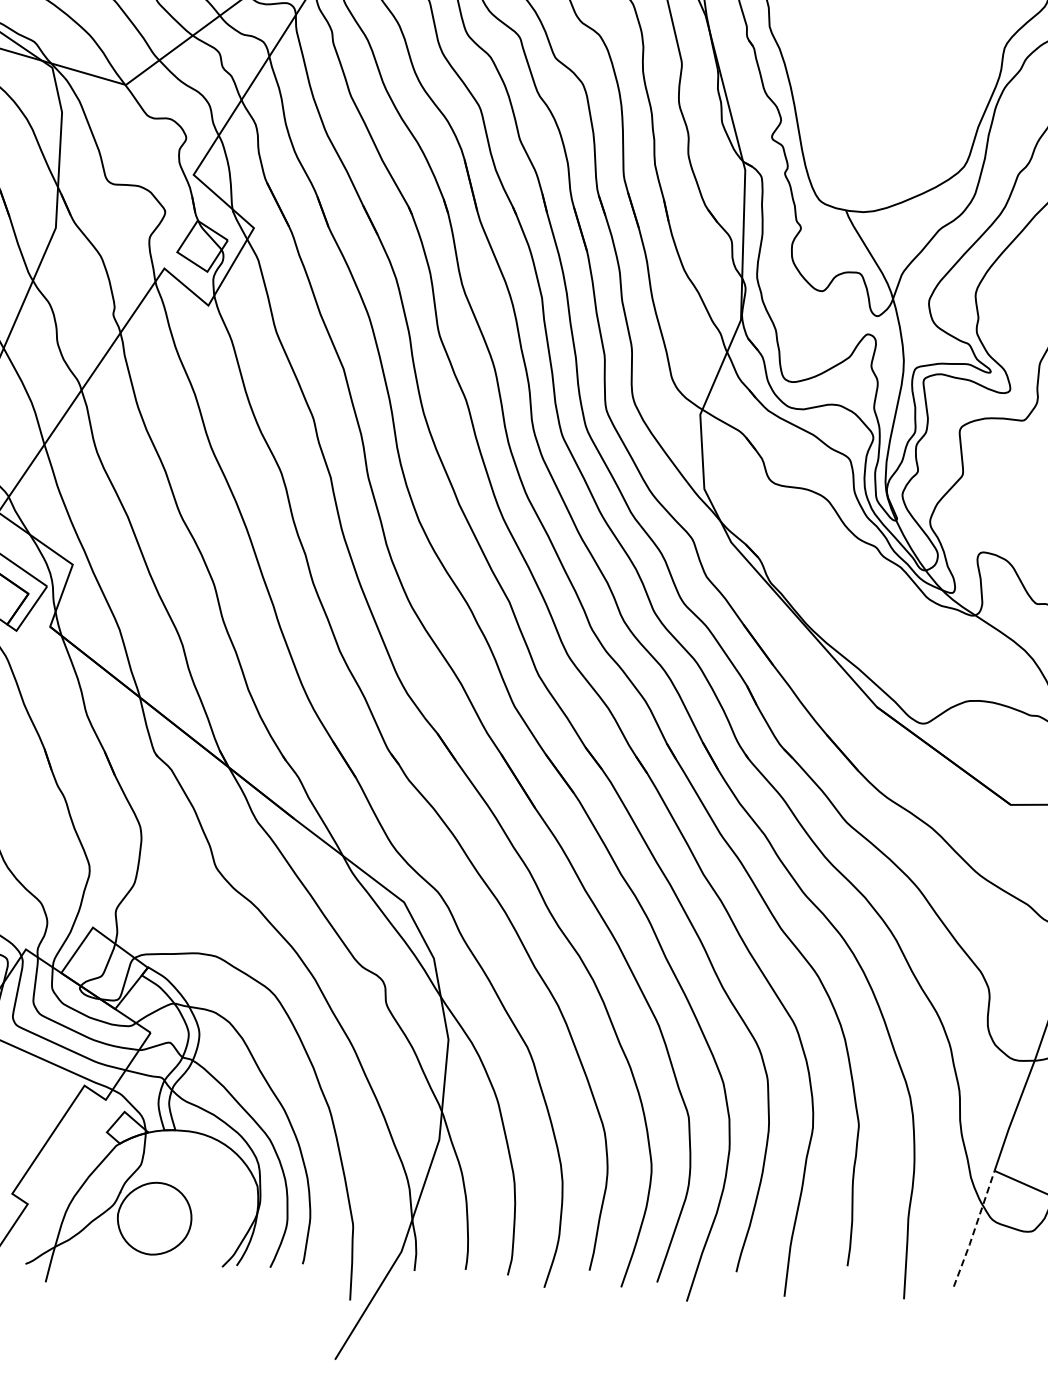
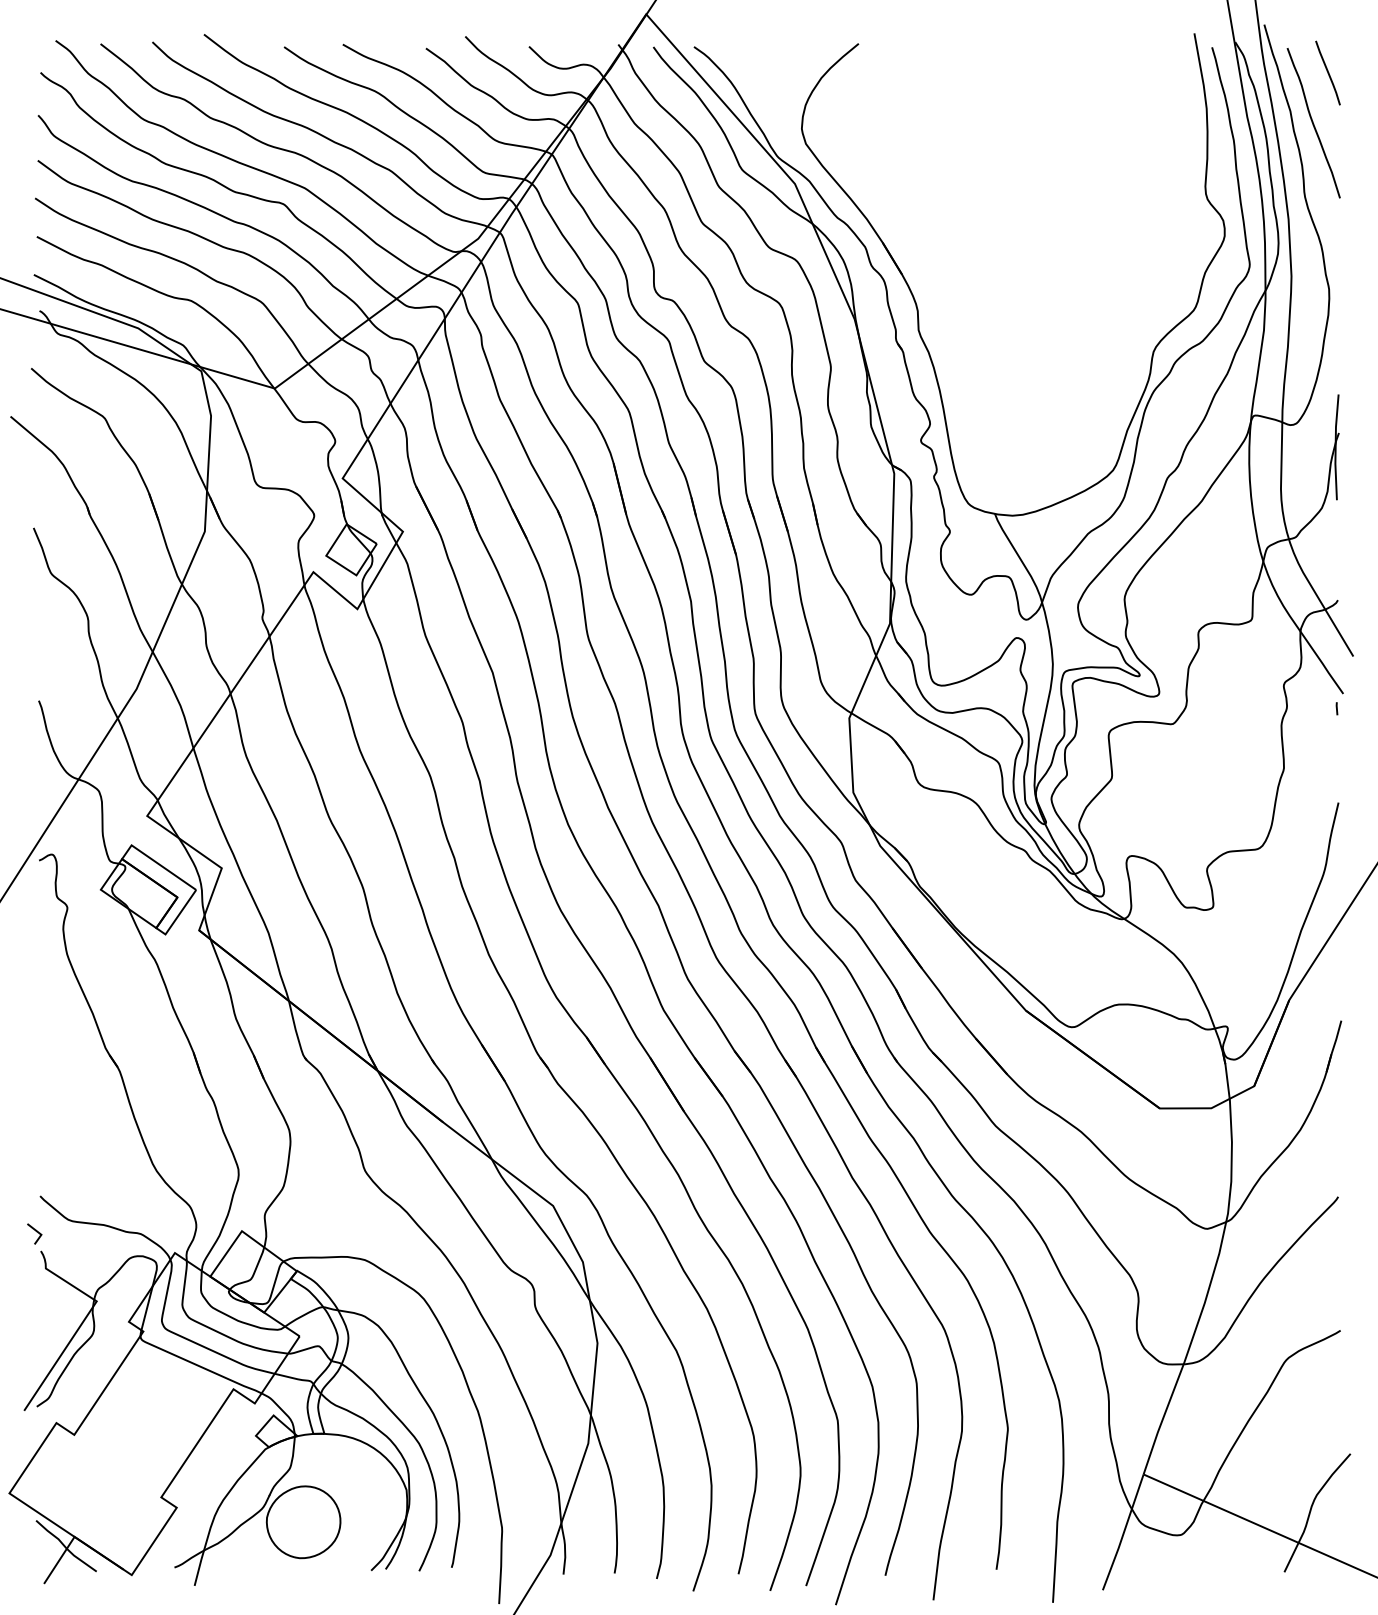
line: (974, 1229) -> (1123, 1533), dashed -> solid

